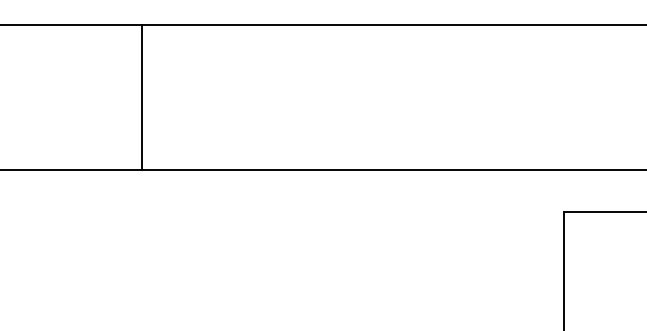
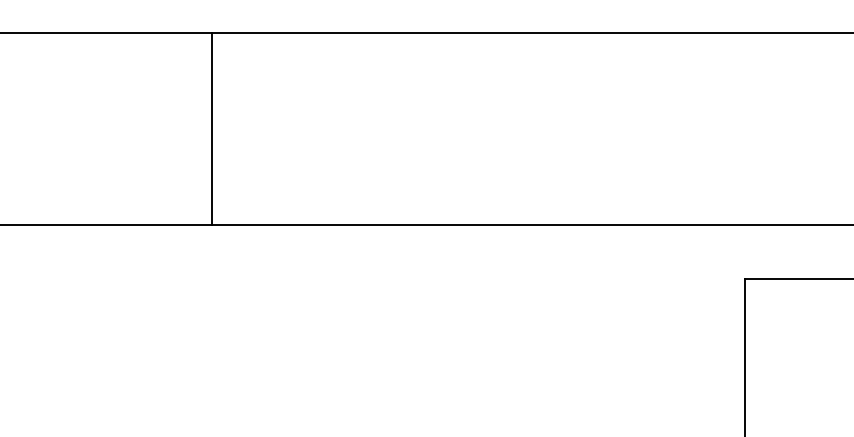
line: (142, 97) -> (211, 128), moved

